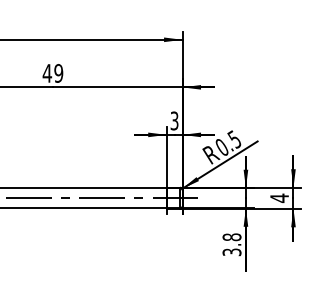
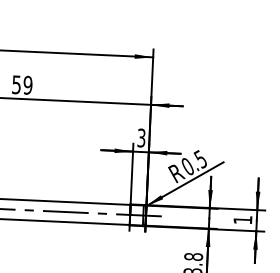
text: (47, 73) -> (16, 84), 49 -> 59
text: (279, 198) -> (242, 220), 4 -> 1

